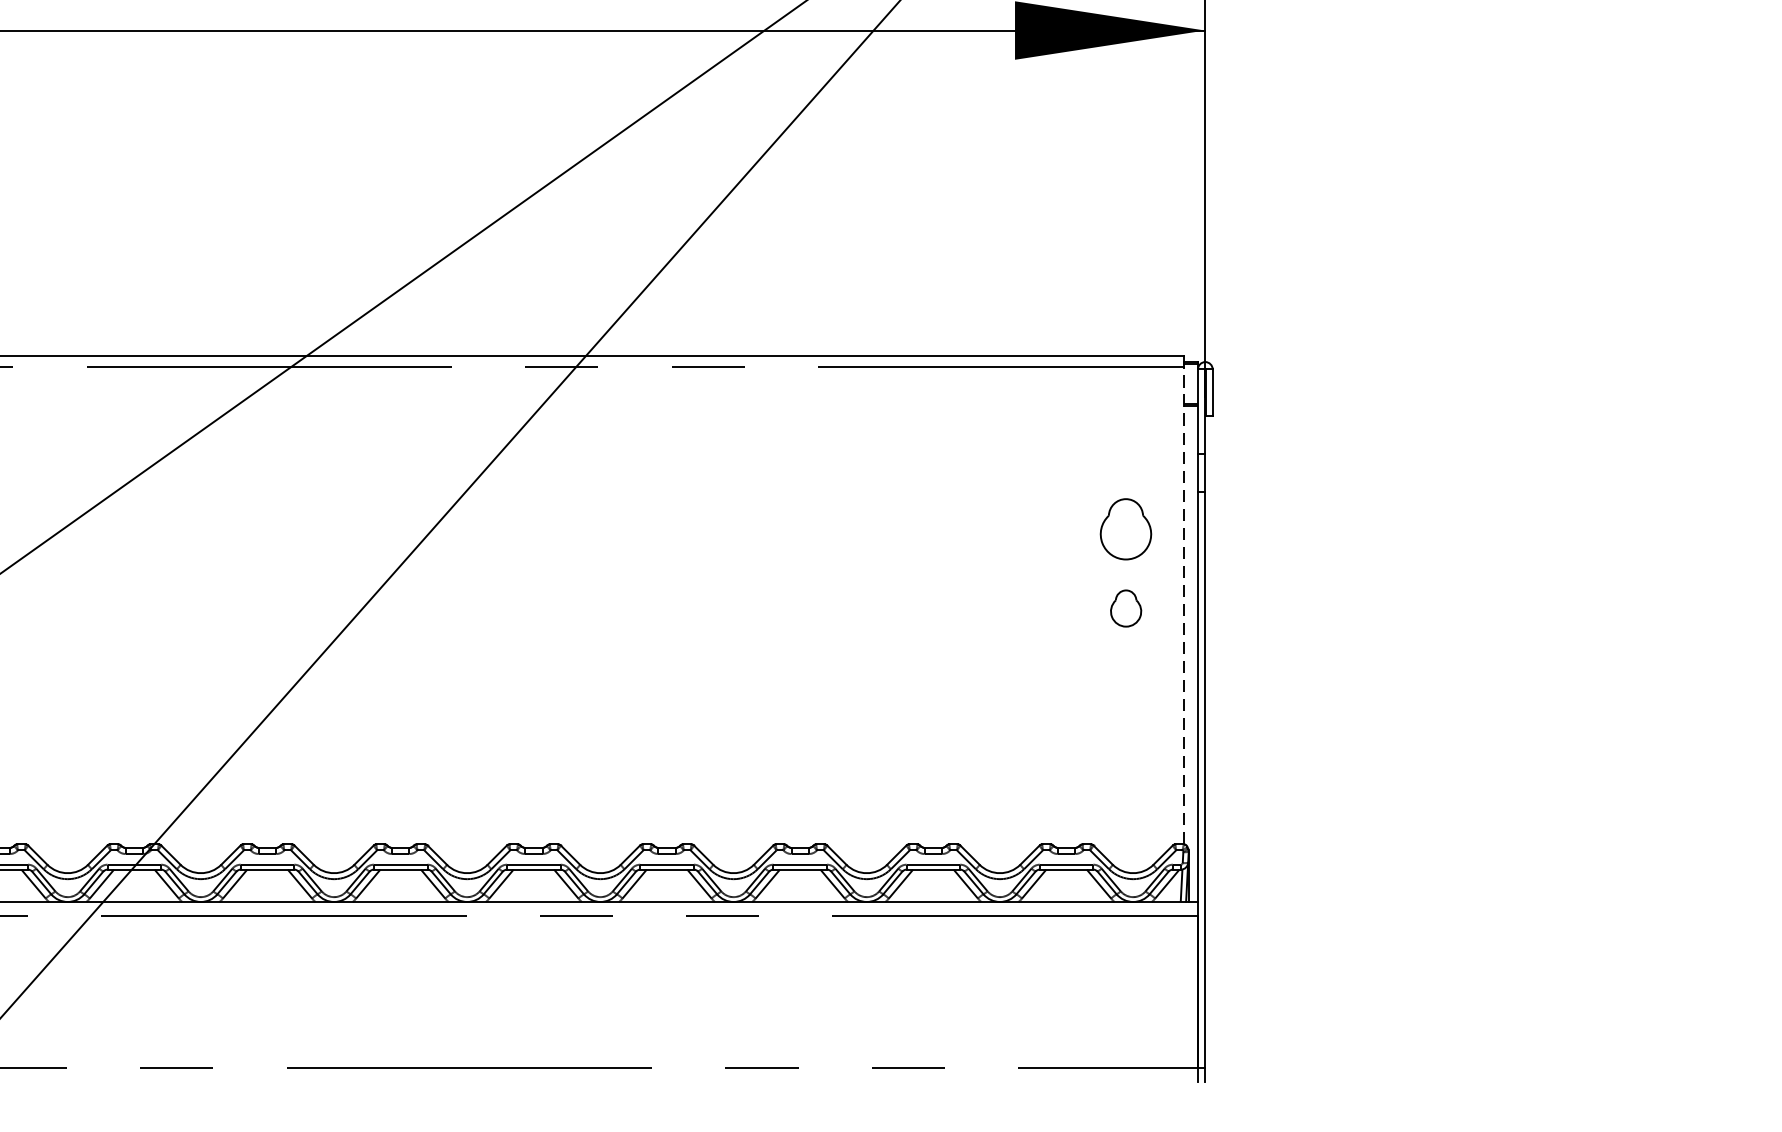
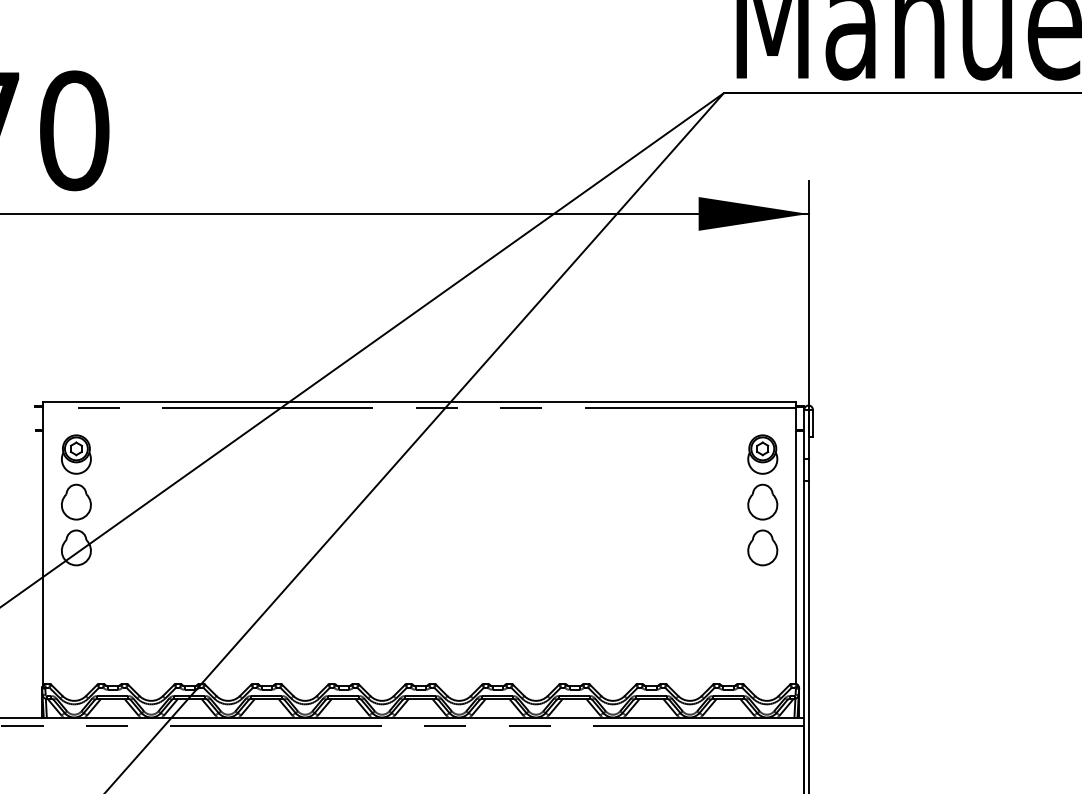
part: (1125, 446) -> (762, 454), added
line: (1184, 606) -> (796, 546), dashed -> solid
part: (1125, 607) -> (762, 547), size x1.67

